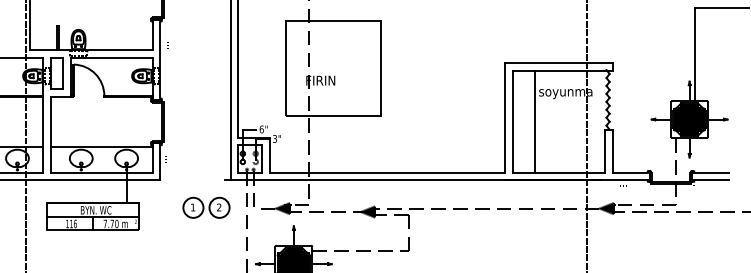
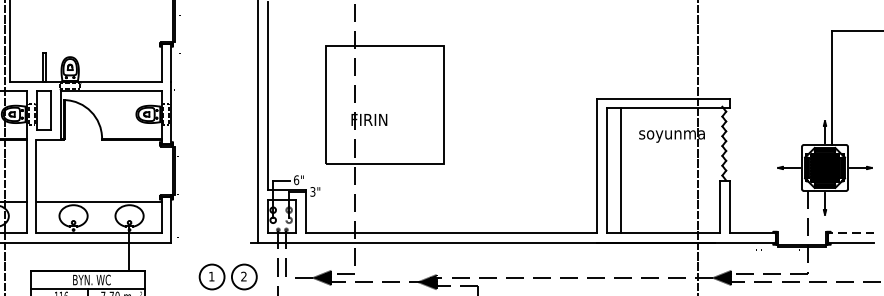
line: (534, 121) -> (621, 170), moved
line: (710, 172) -> (850, 233), solid -> dashed

